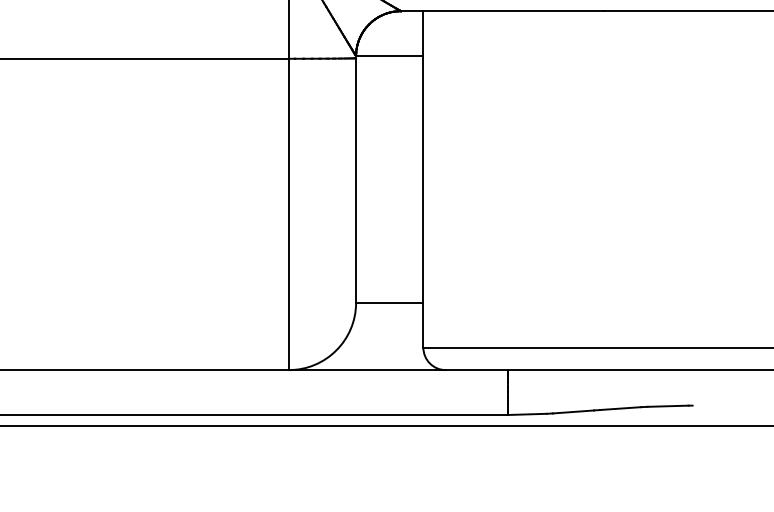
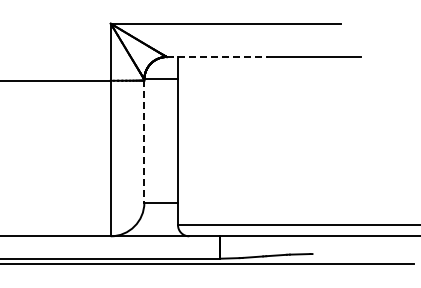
line: (502, 12) -> (217, 57), solid -> dashed
line: (356, 182) -> (144, 142), solid -> dashed

